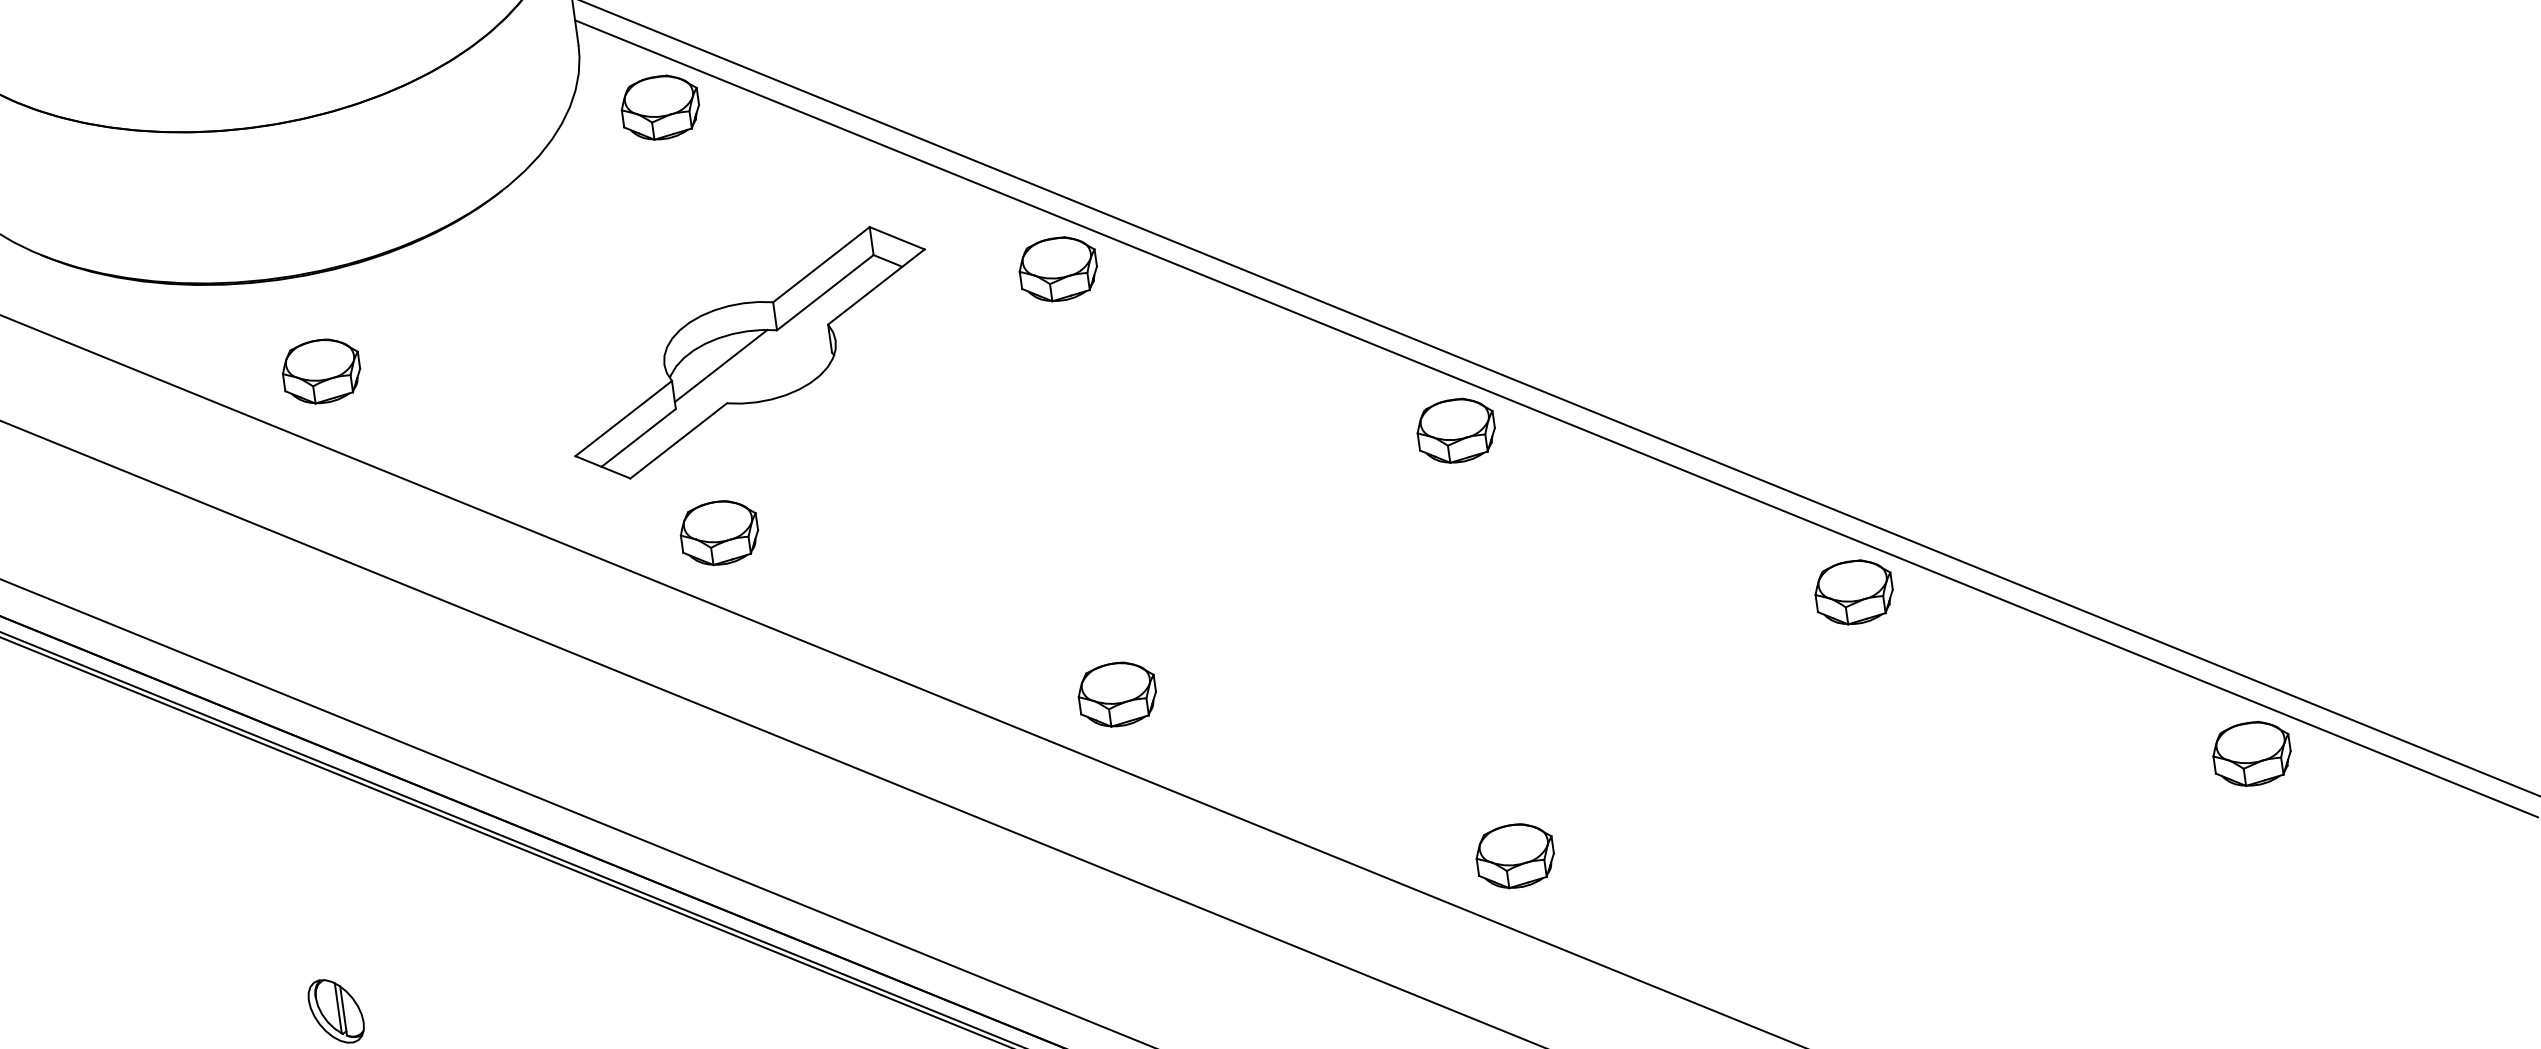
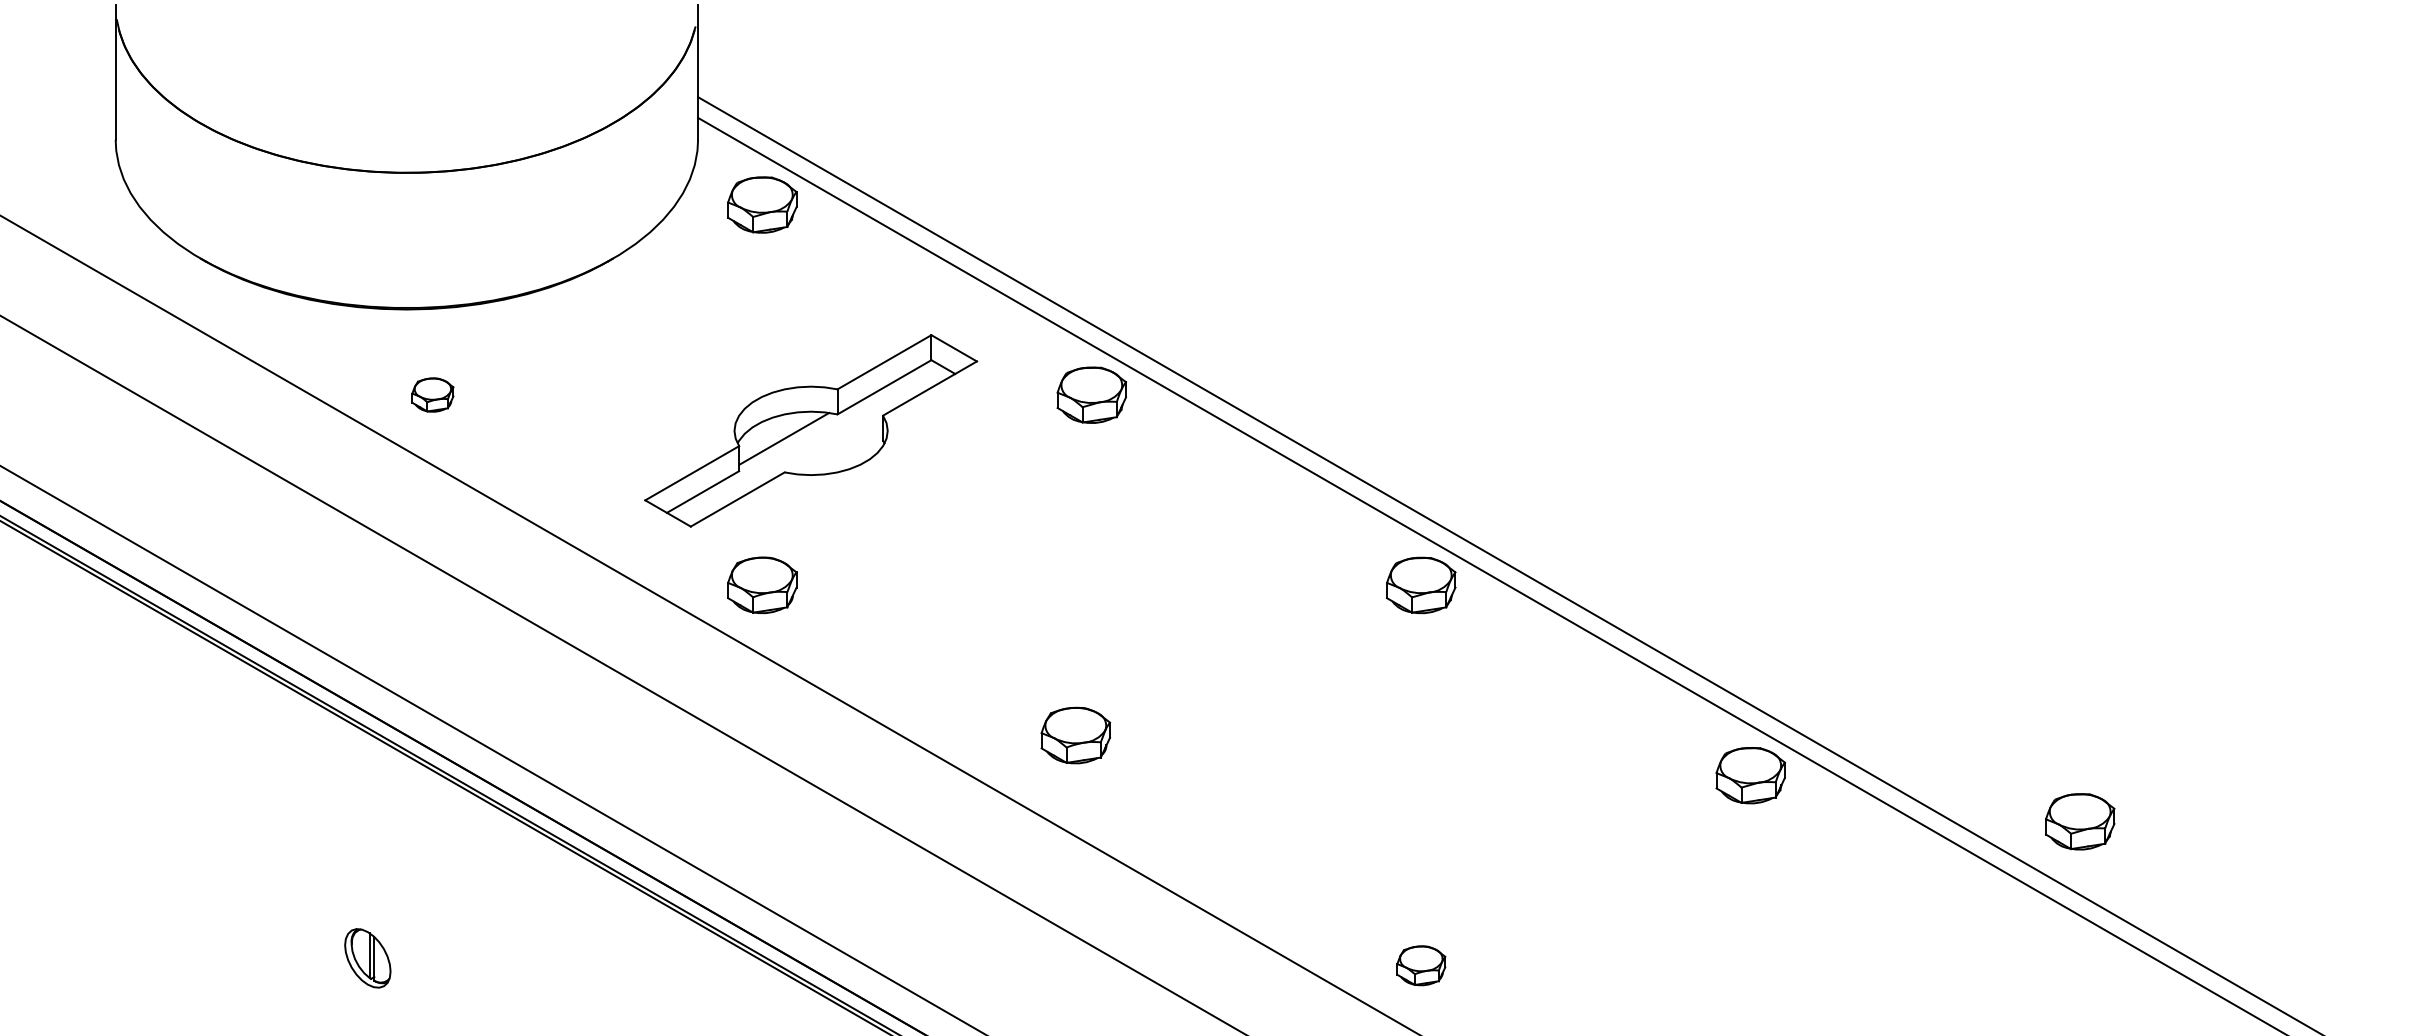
part: (321, 370) -> (432, 394), size x0.6
part: (1117, 694) -> (1075, 735), moved
part: (2252, 753) -> (2080, 821), moved
part: (1515, 855) -> (1421, 965), size x0.7

